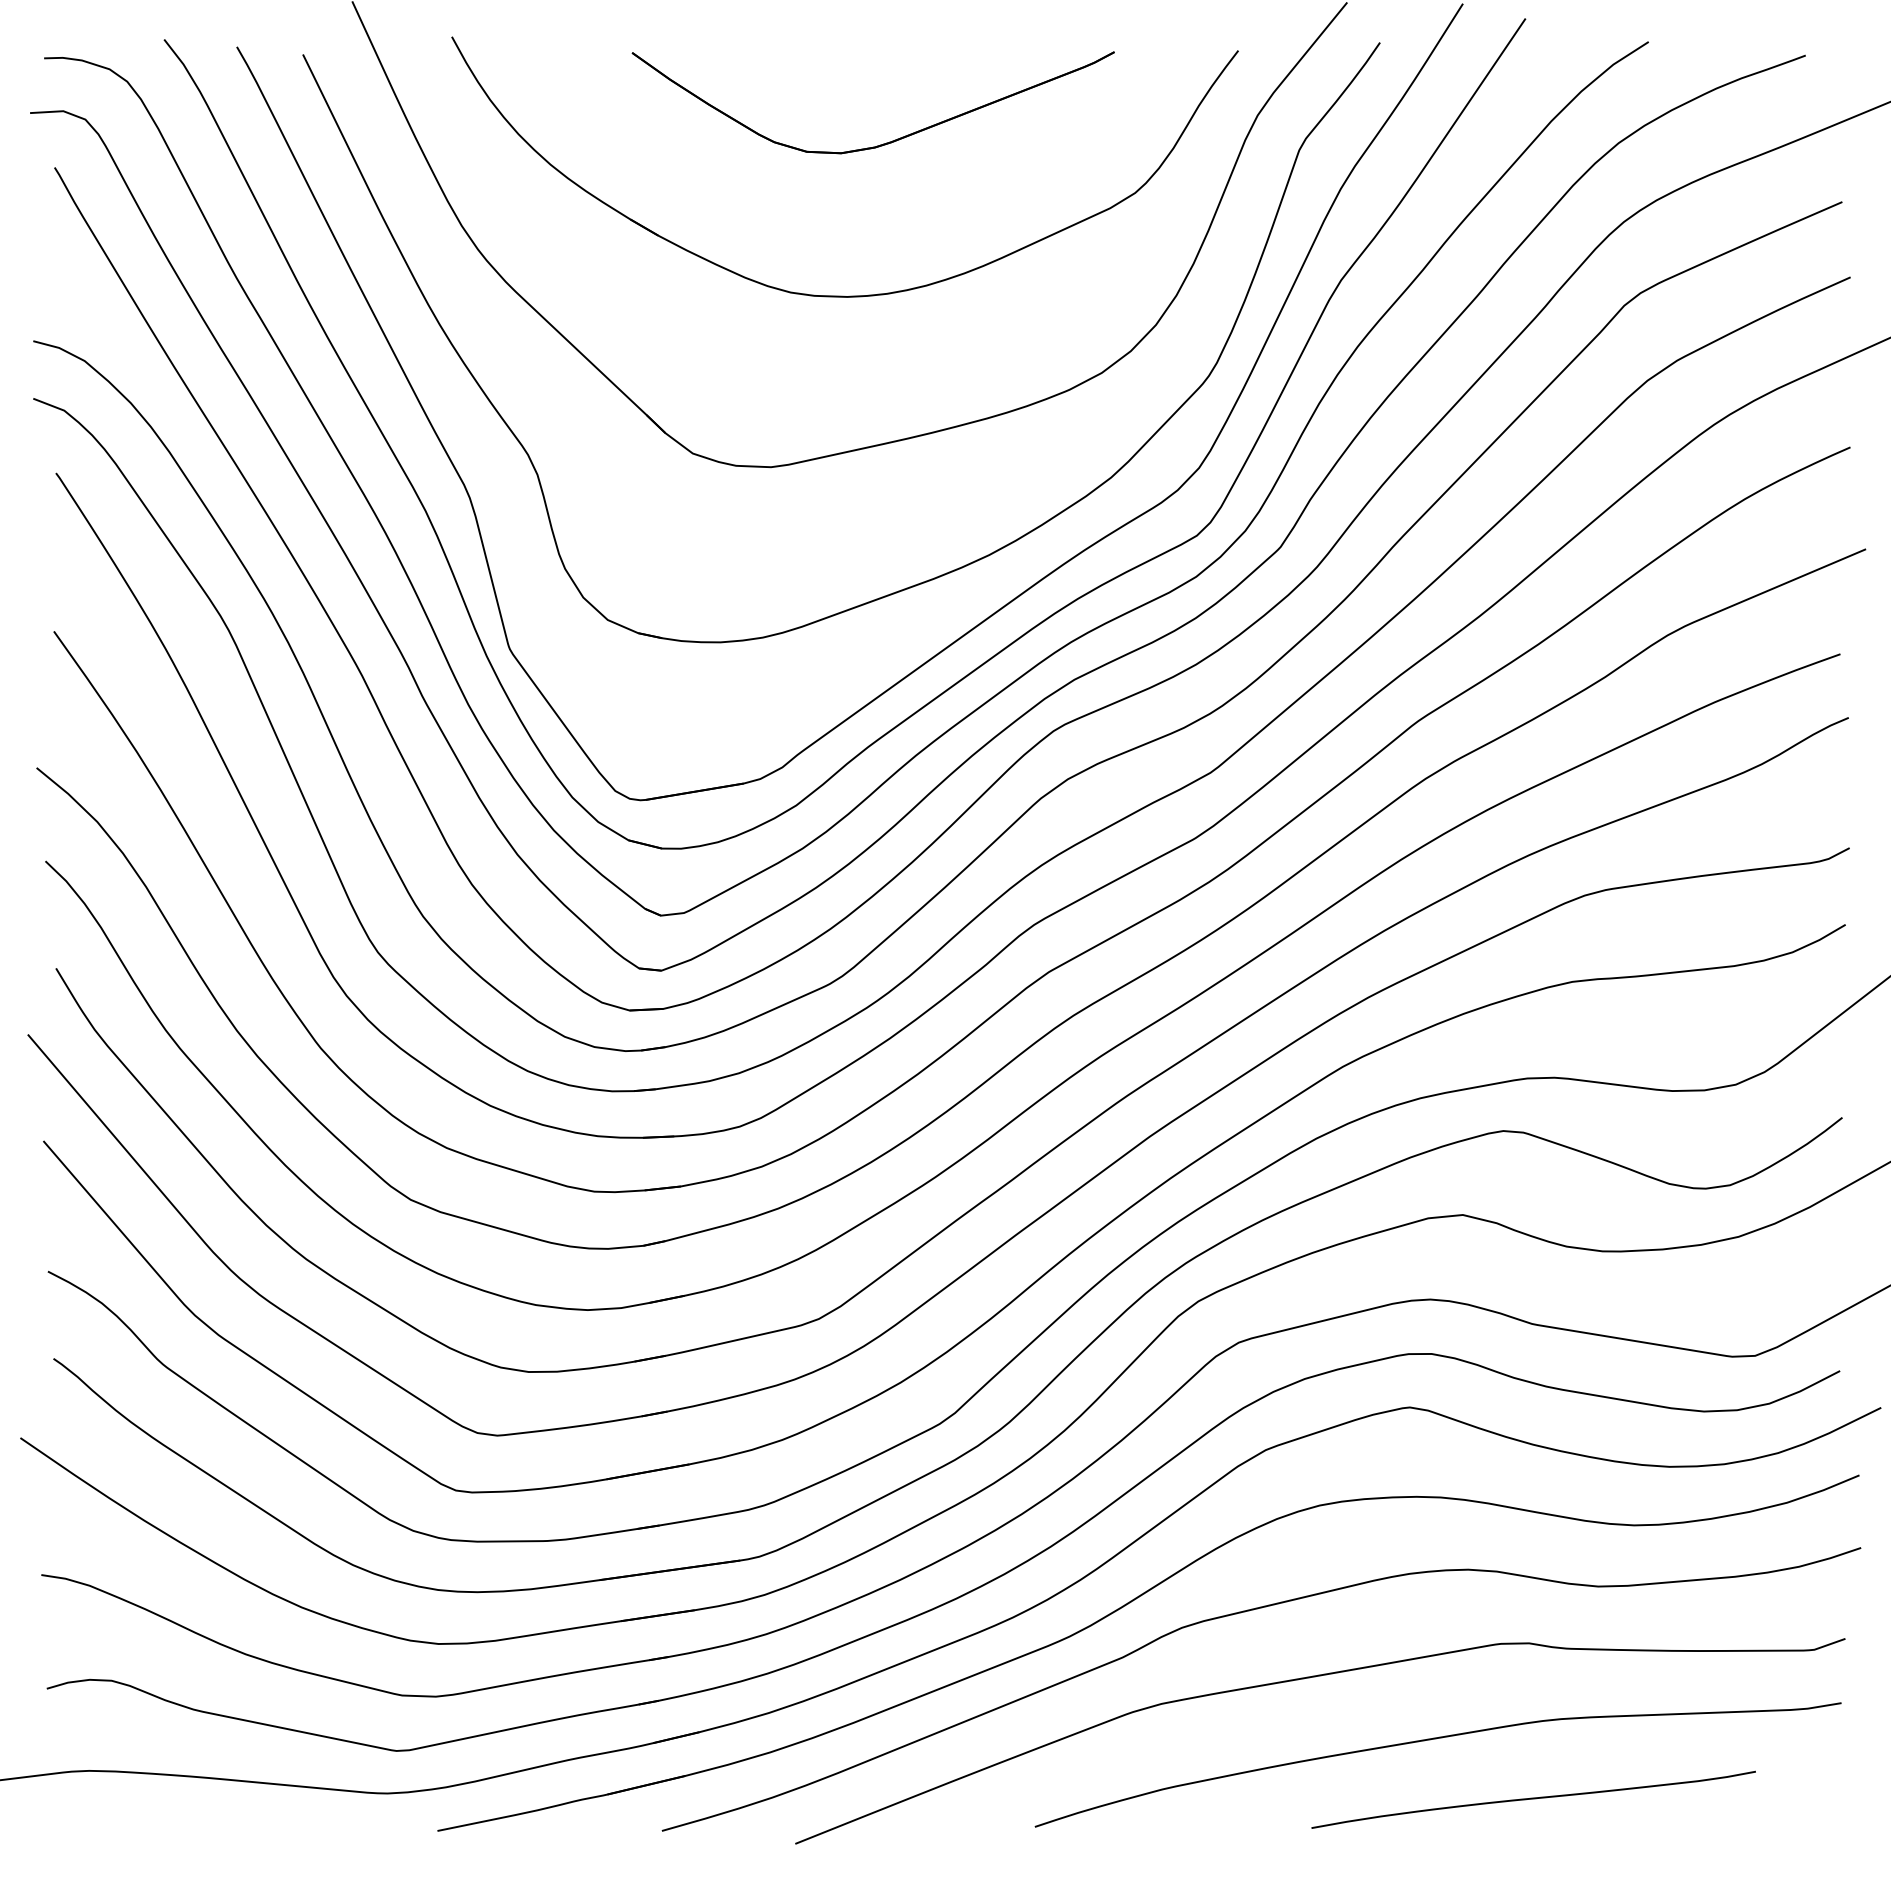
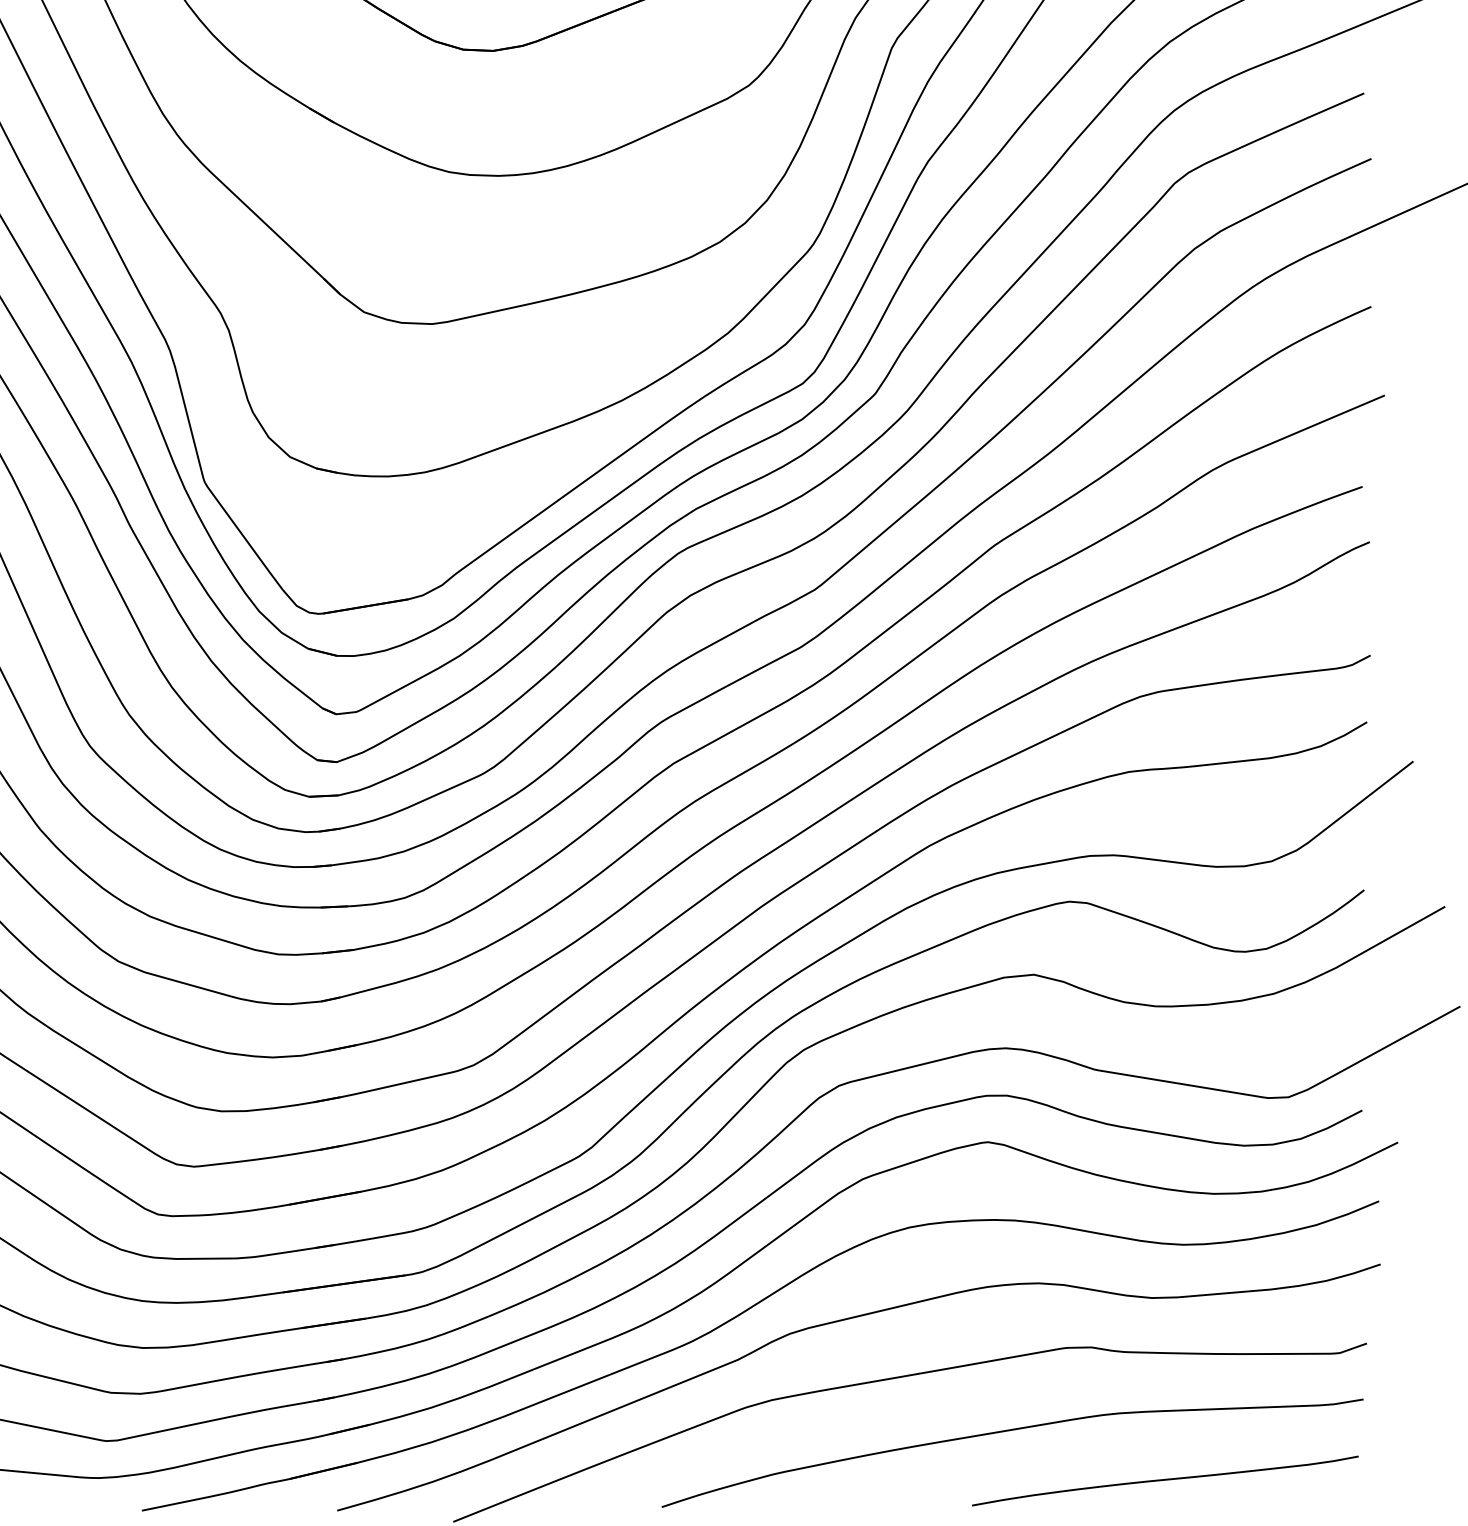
curve: (1533, 1799) -> (1165, 1480), moved

